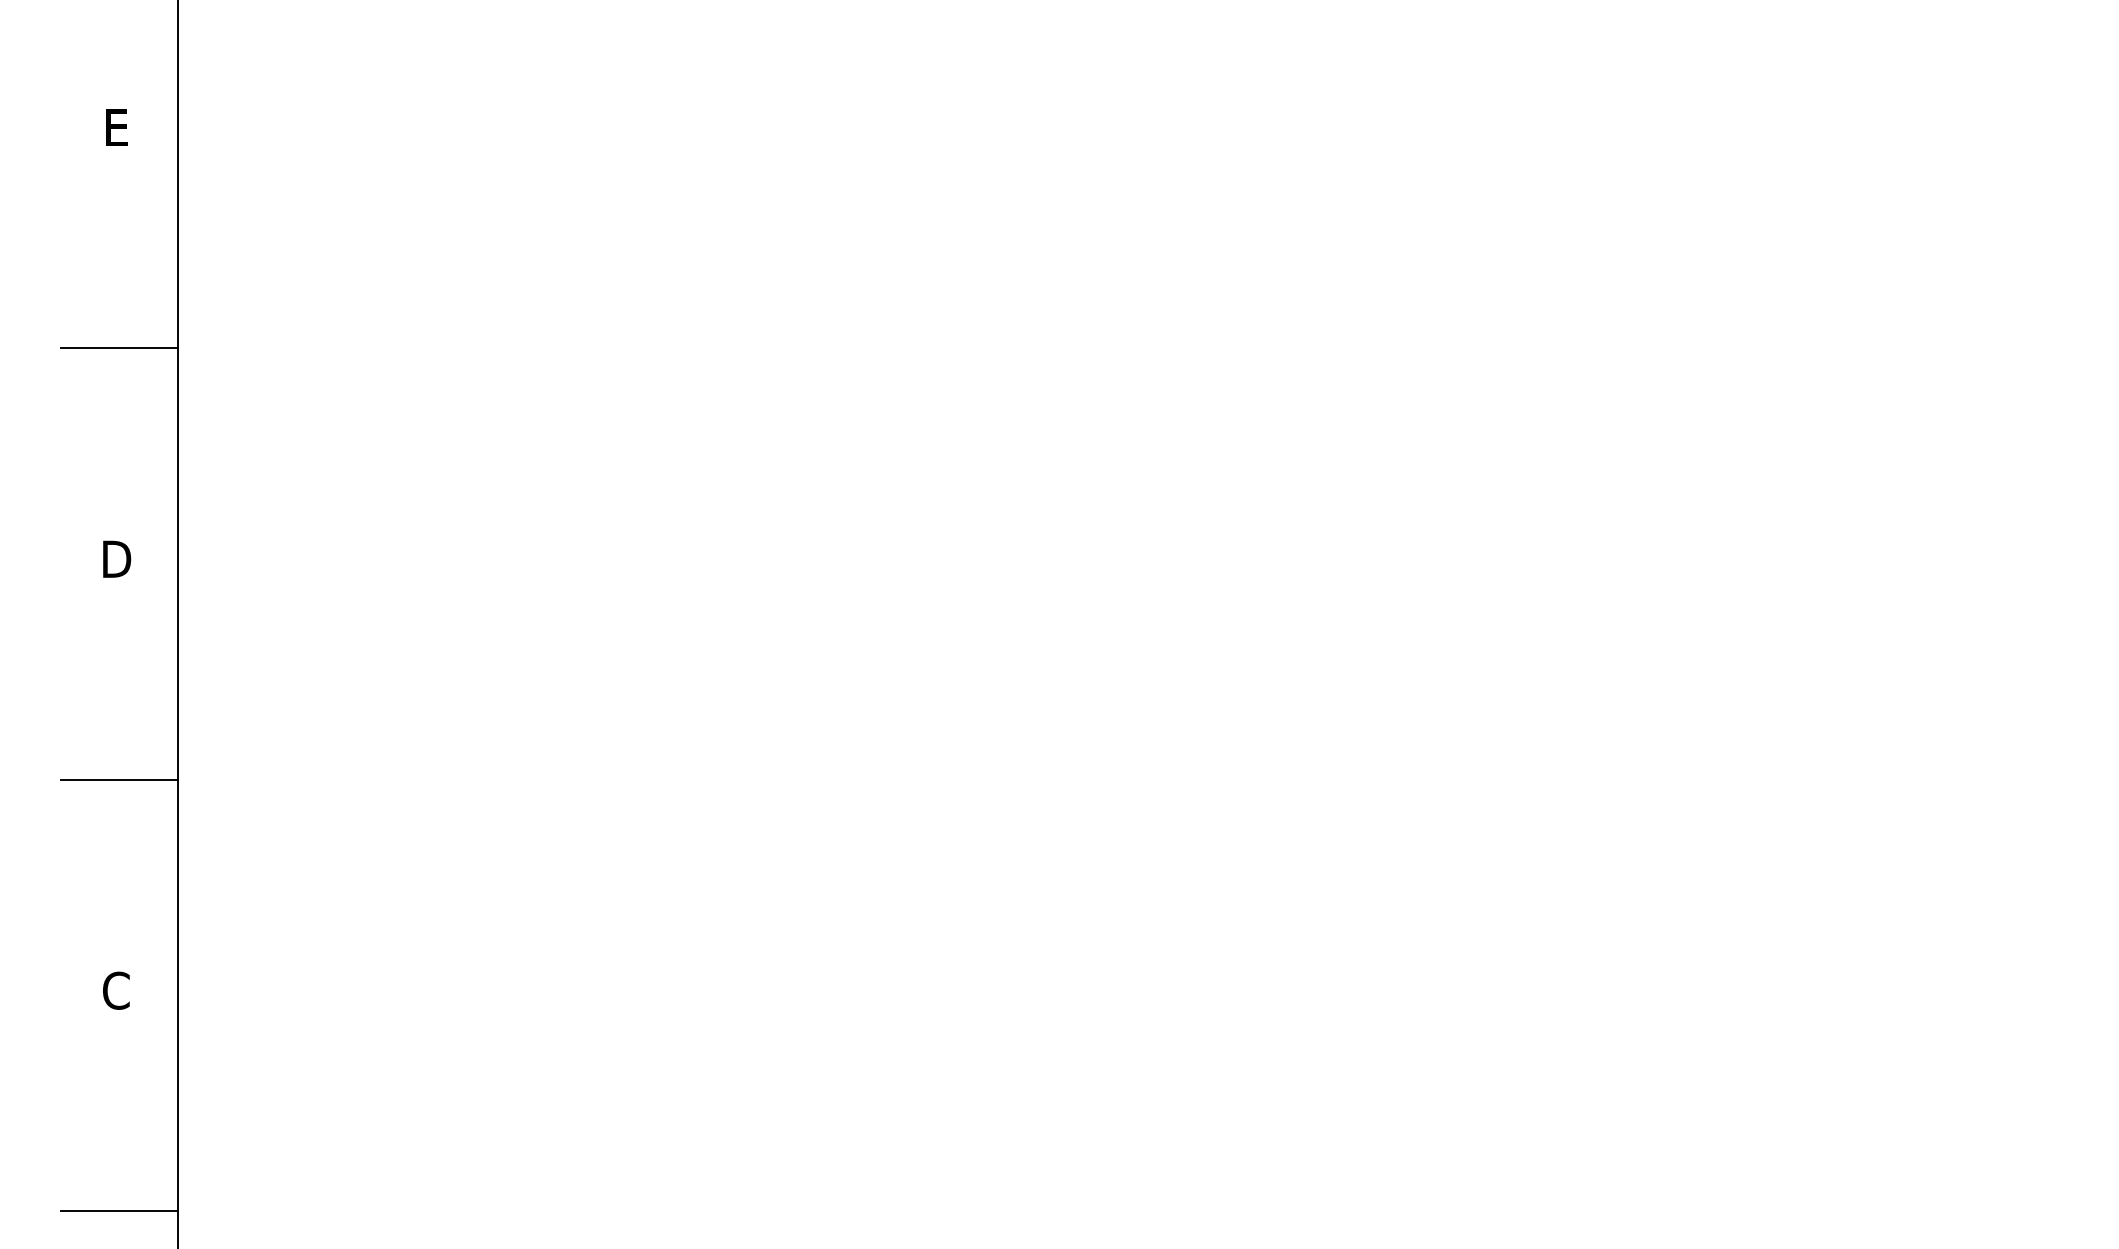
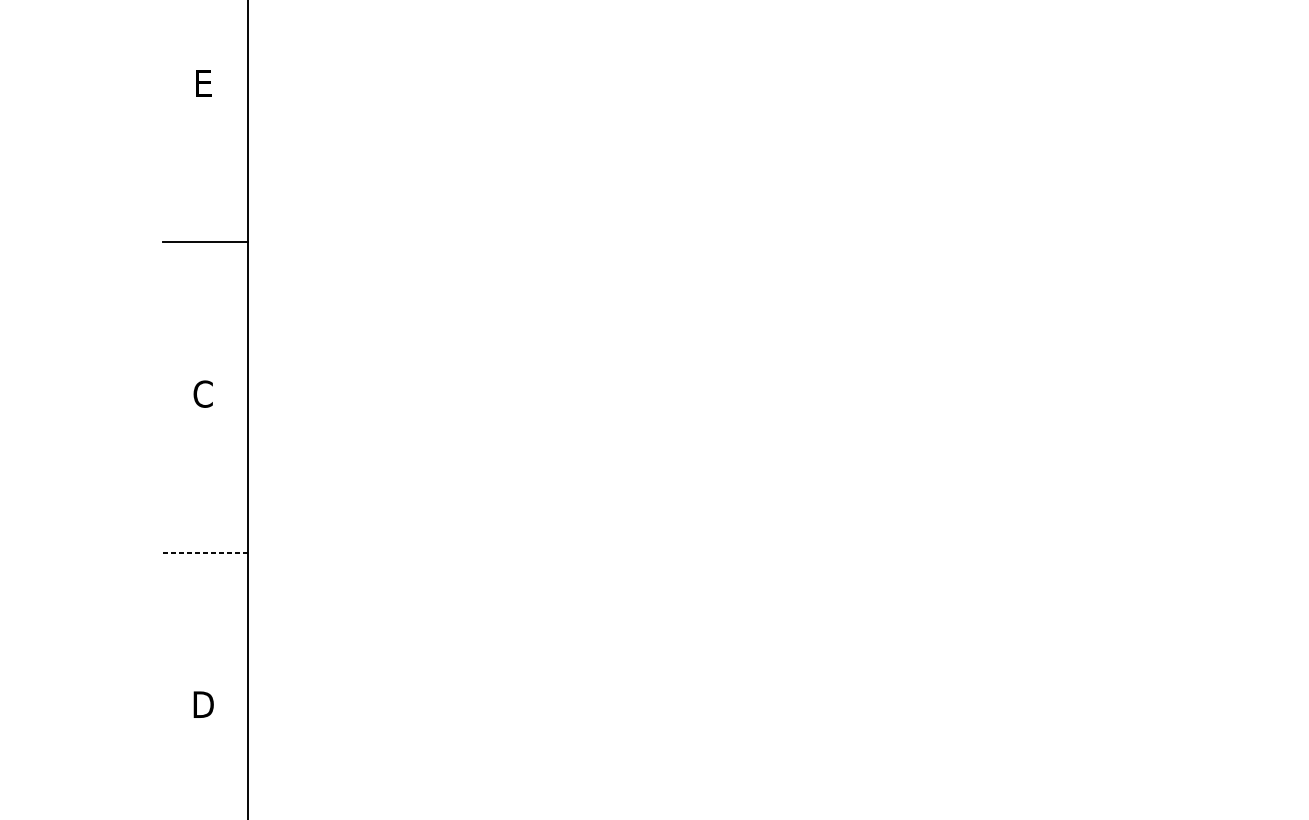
text: (117, 559) -> (204, 394), D -> C
line: (119, 779) -> (205, 552), solid -> dashed
text: (117, 990) -> (204, 704), C -> D

